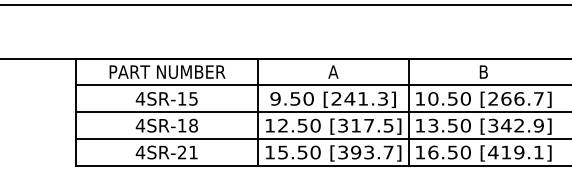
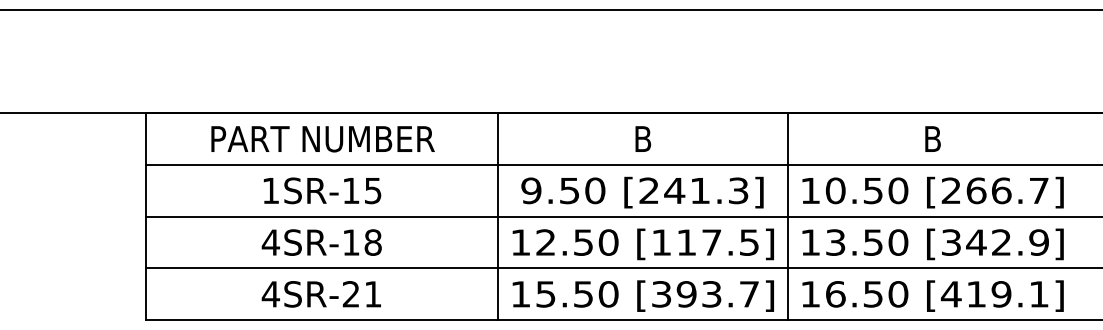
text: (333, 71) -> (643, 137), A -> B
text: (140, 98) -> (270, 190), 4SR-15 -> 1SR-15
text: (342, 125) -> (660, 242), [317.5] -> [117.5]

